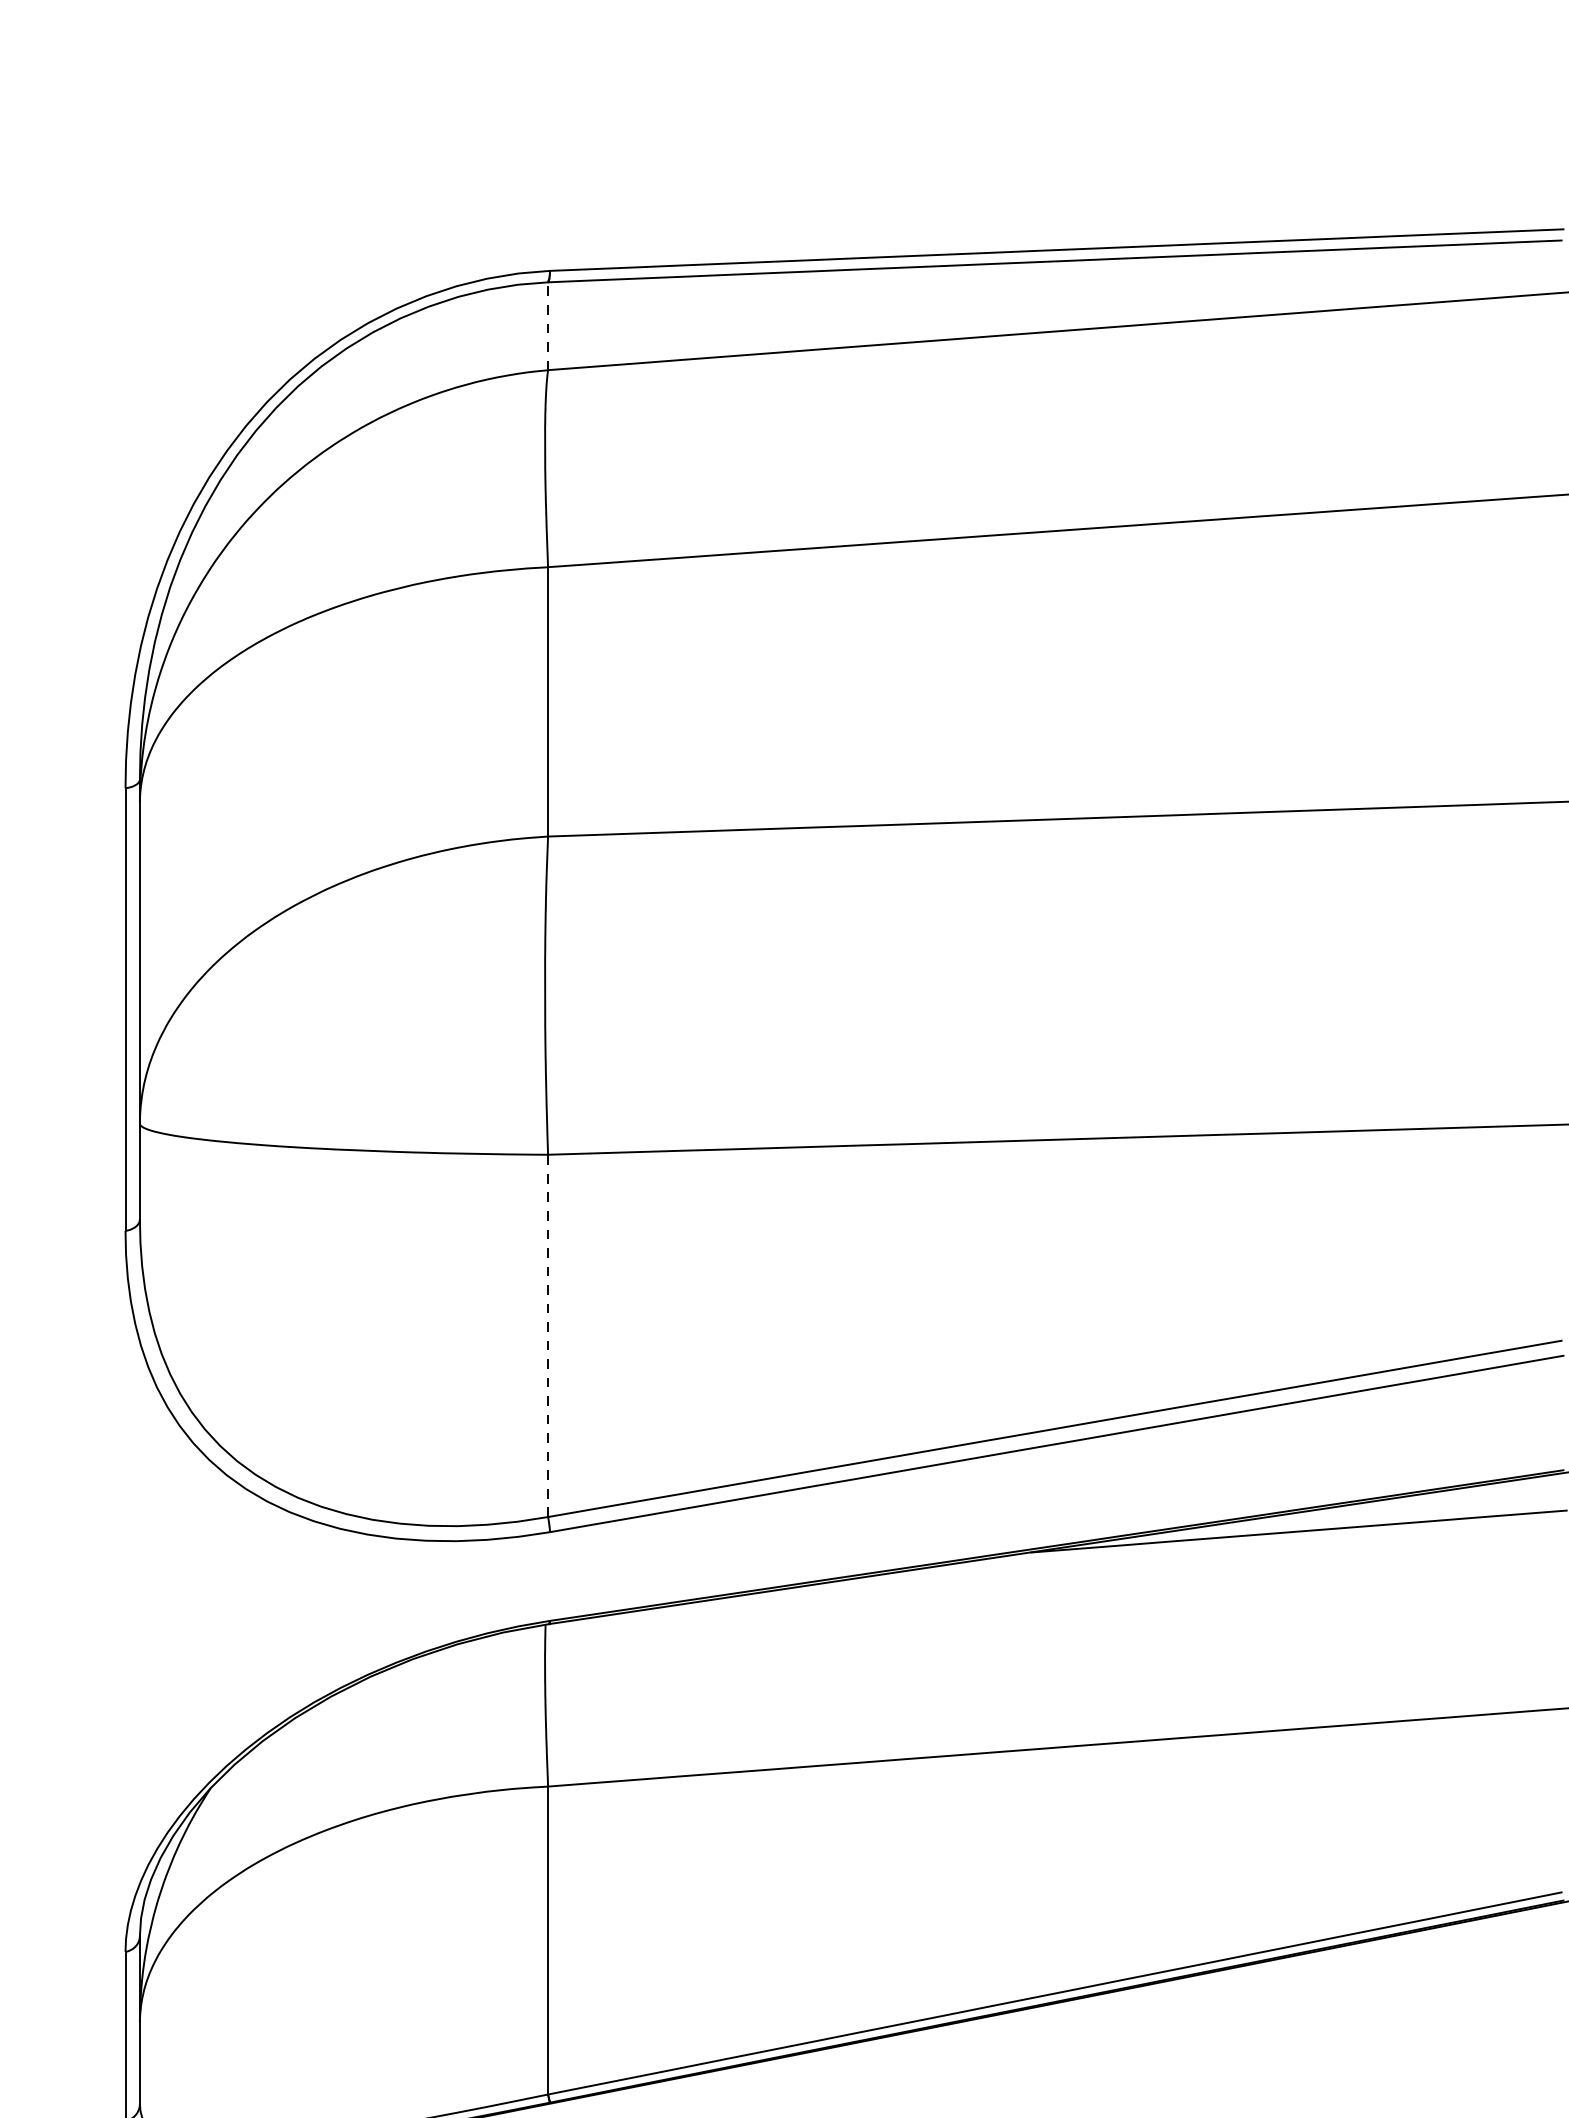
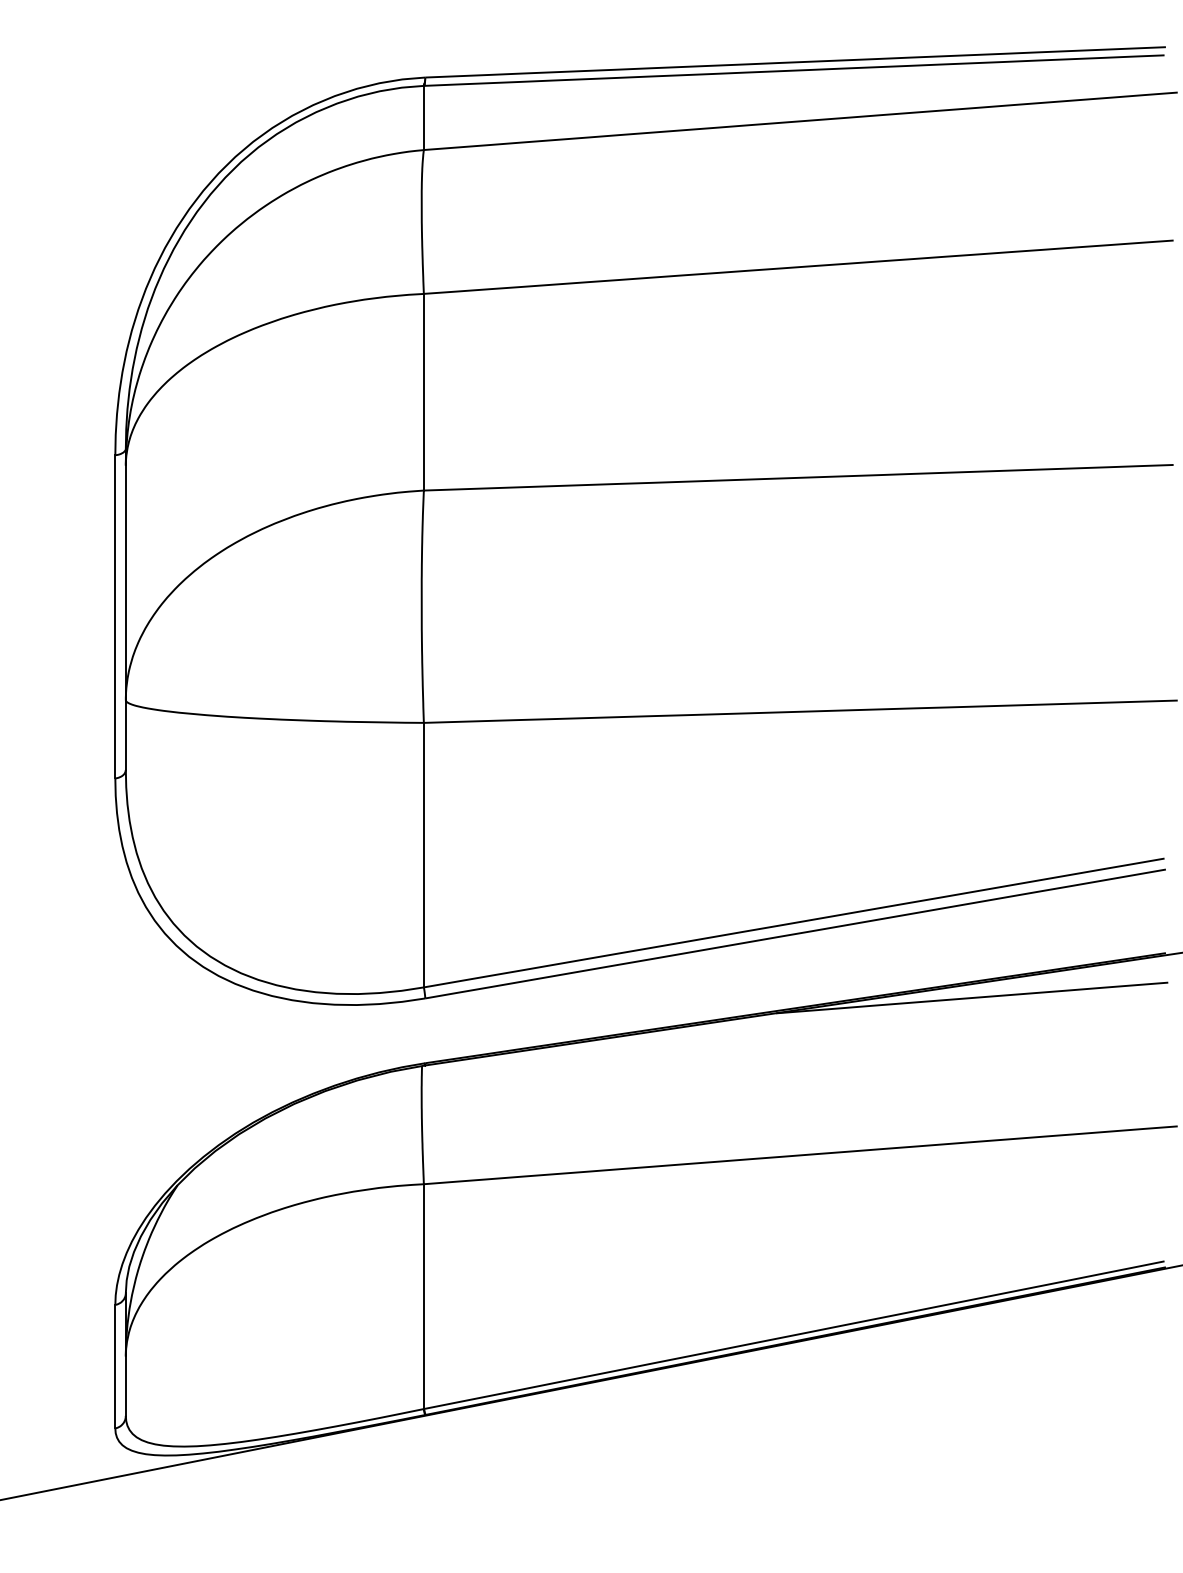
line: (547, 325) -> (423, 117), dashed -> solid
line: (547, 1335) -> (423, 854), dashed -> solid

